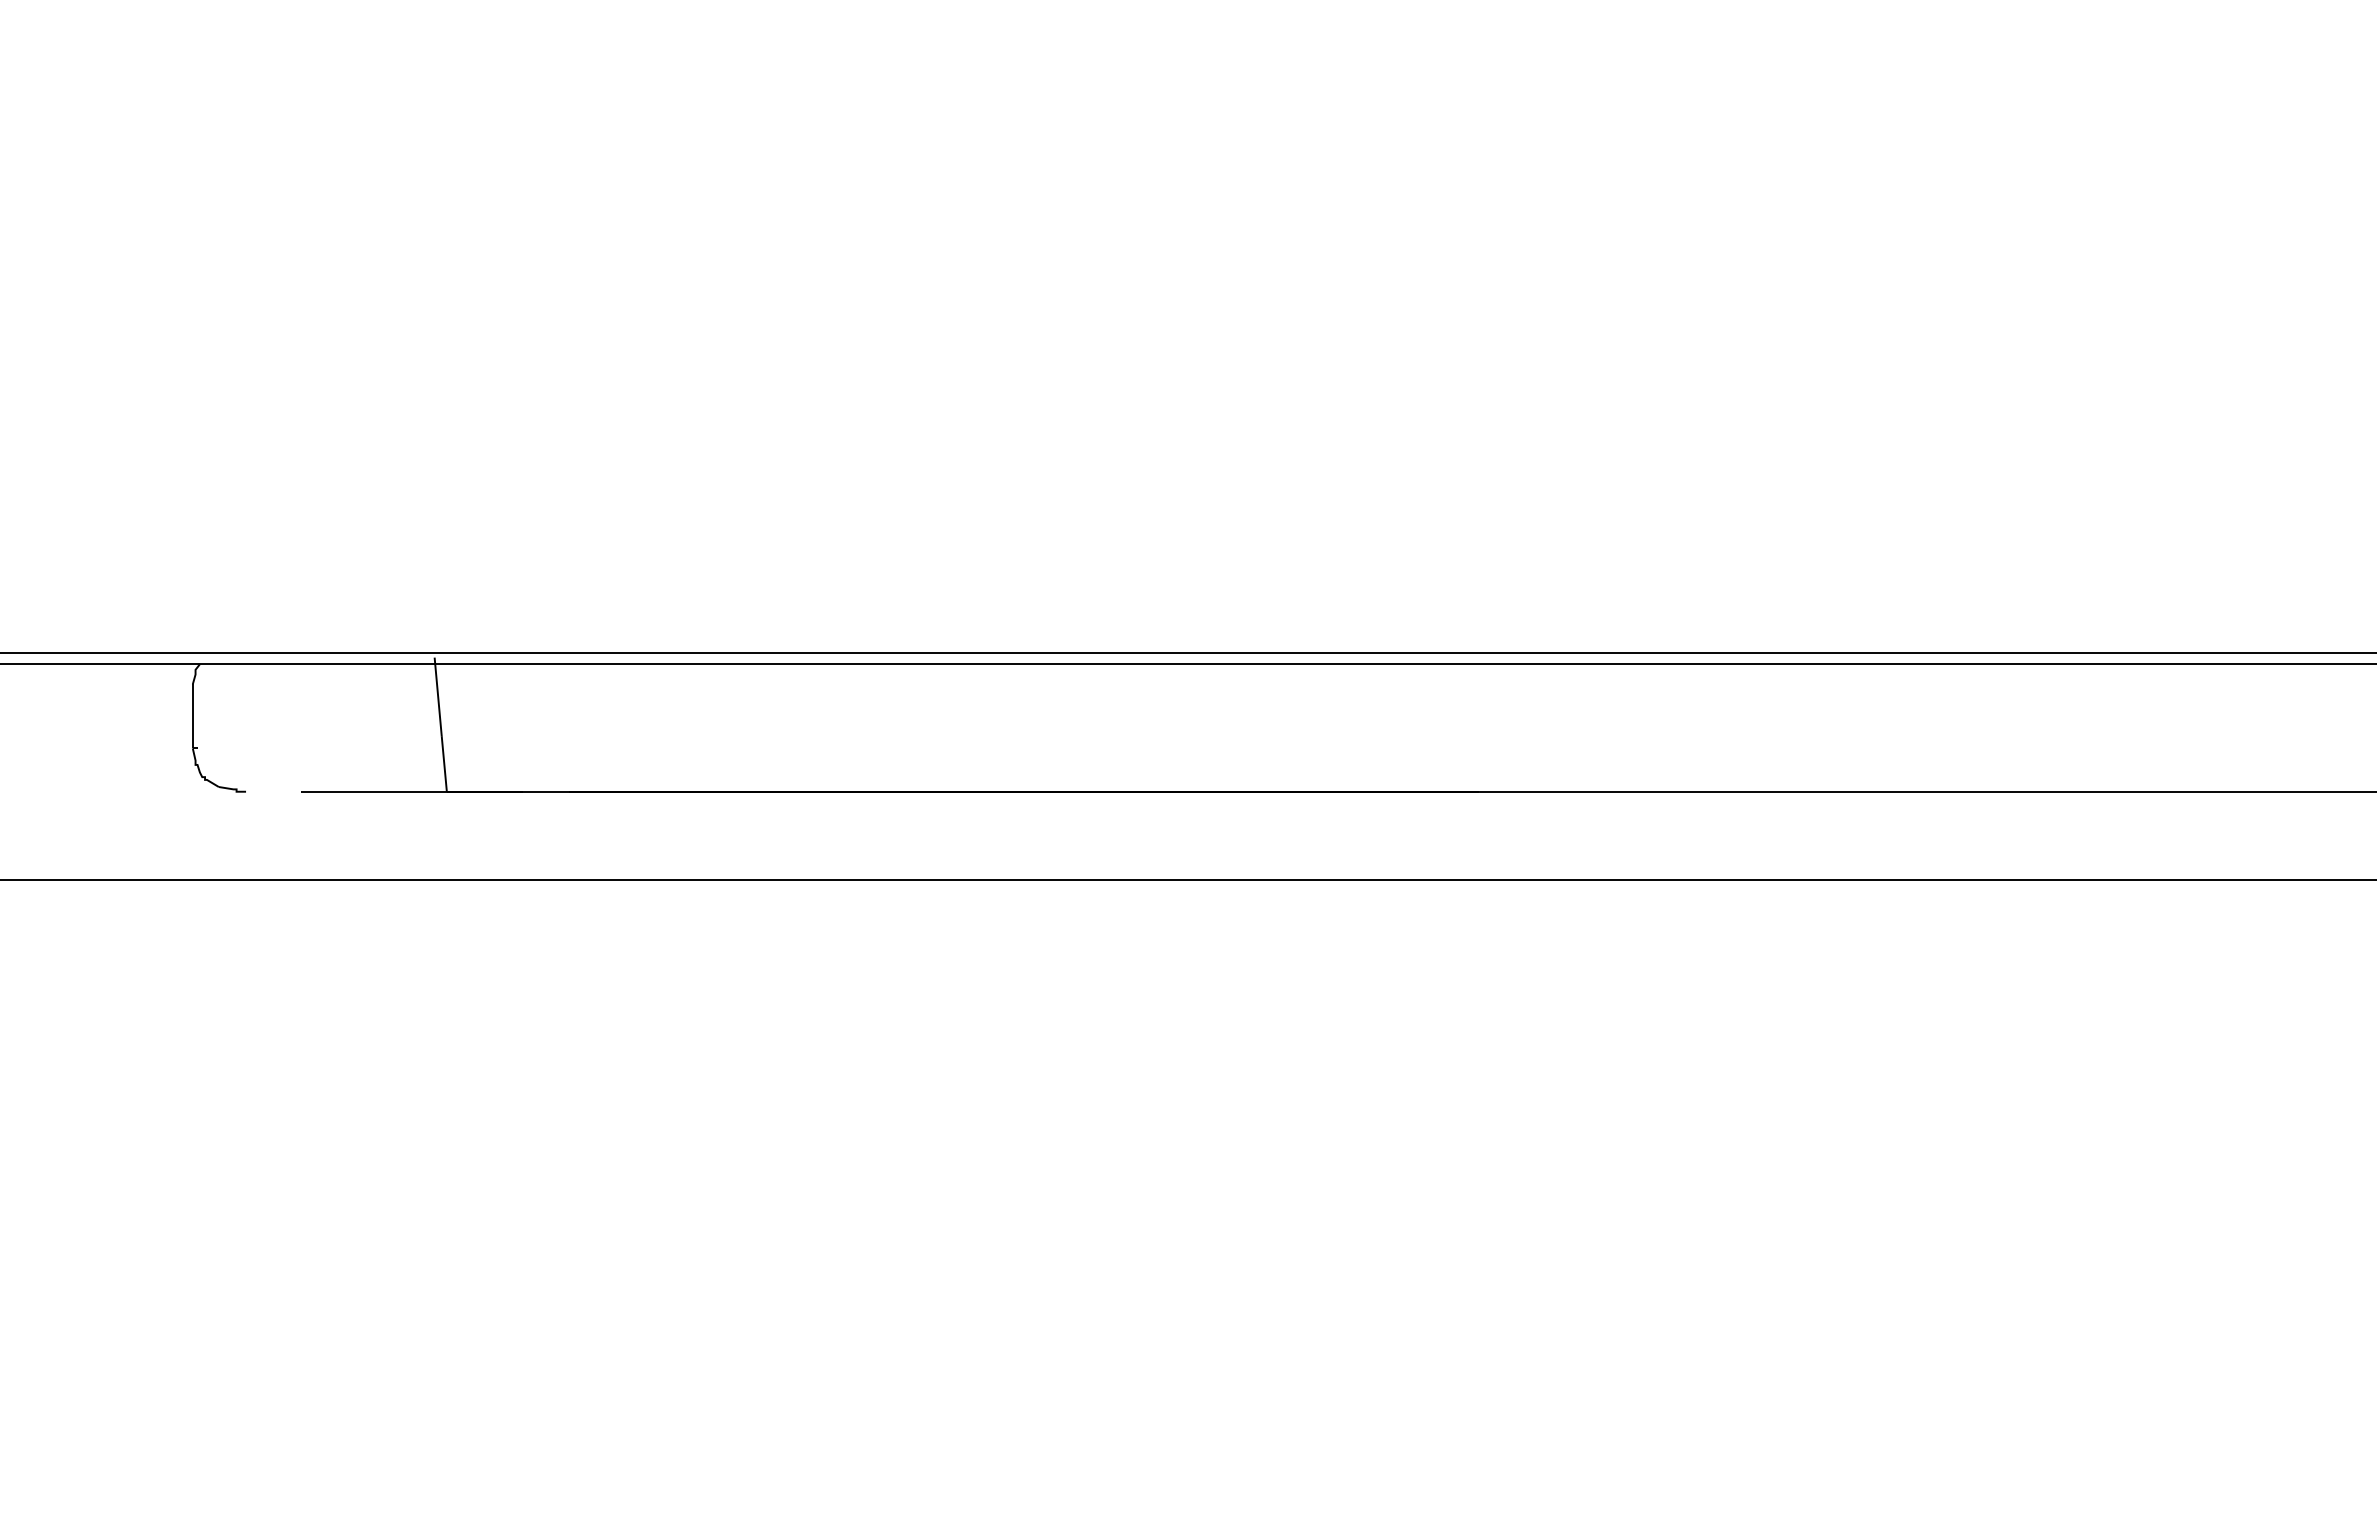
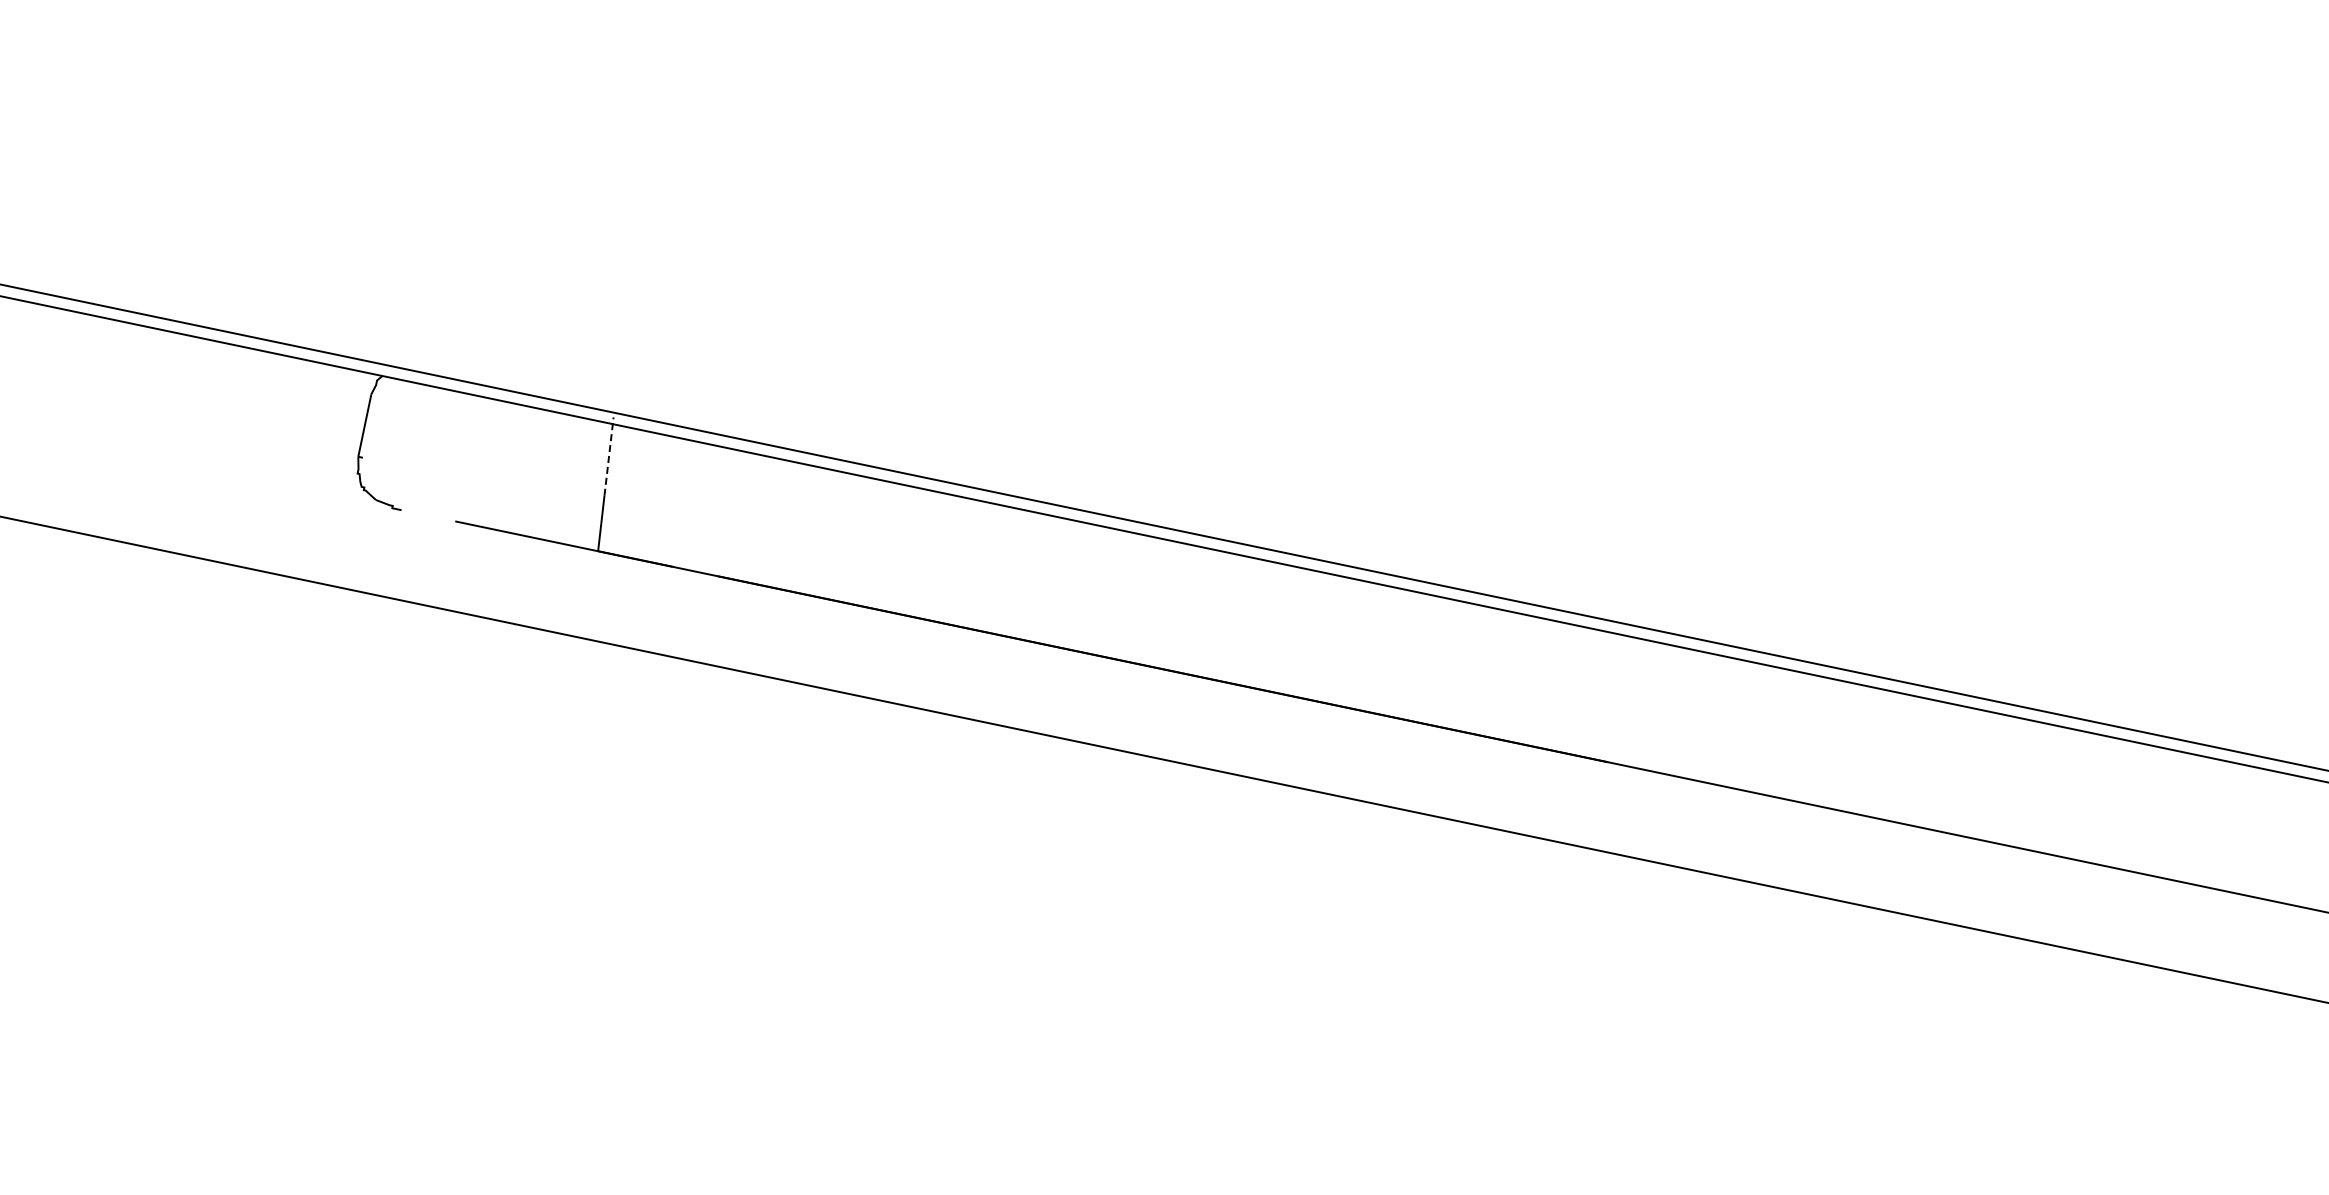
line: (438, 696) -> (609, 456), solid -> dashed

